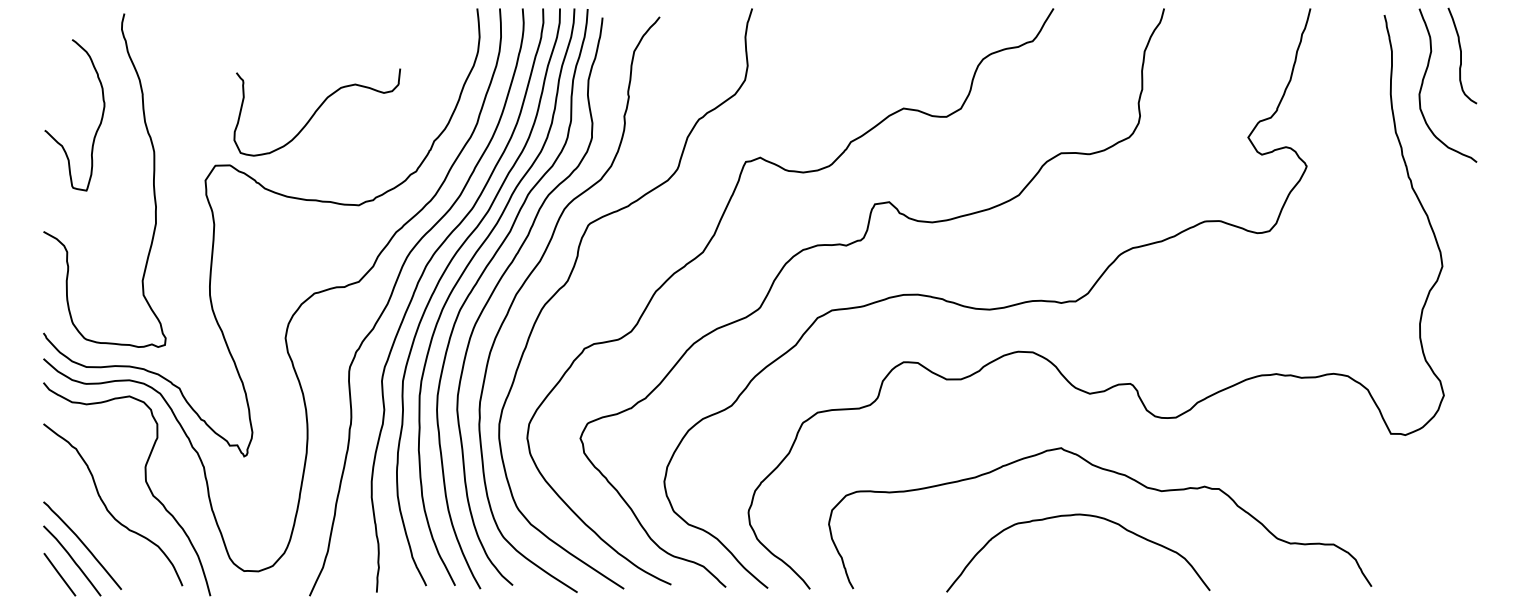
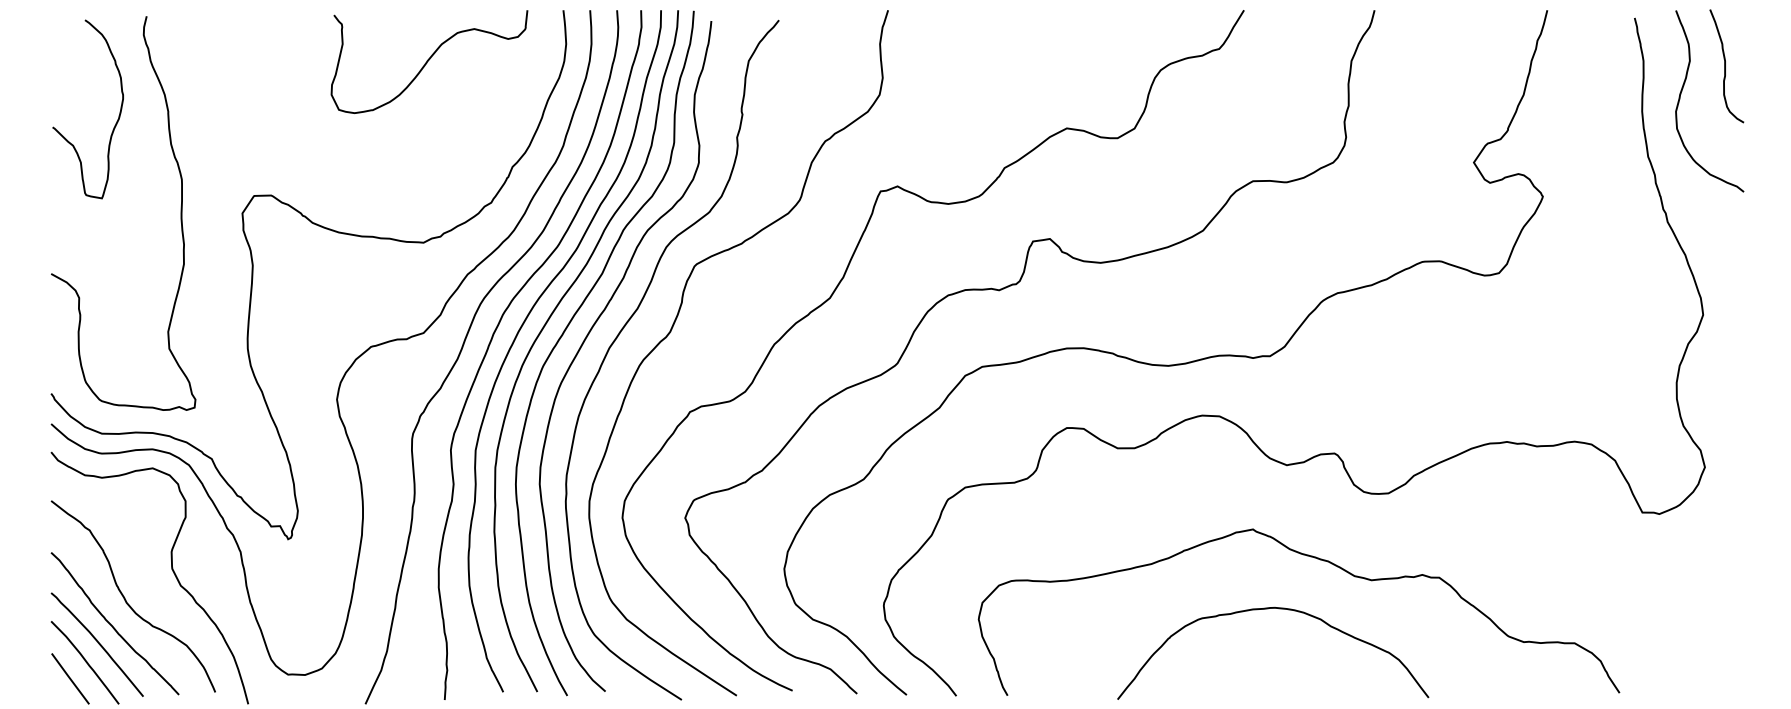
curve: (317, 111) -> (429, 60), moved
curve: (97, 127) -> (115, 123), moved
curve: (95, 529) -> (112, 625), added

